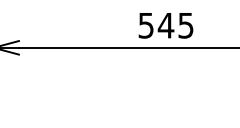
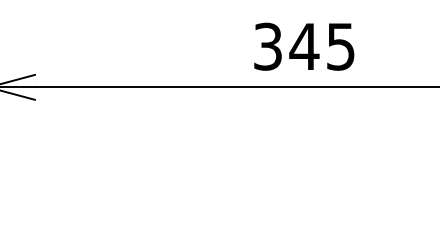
text: (146, 24) -> (268, 44), 545 -> 345

